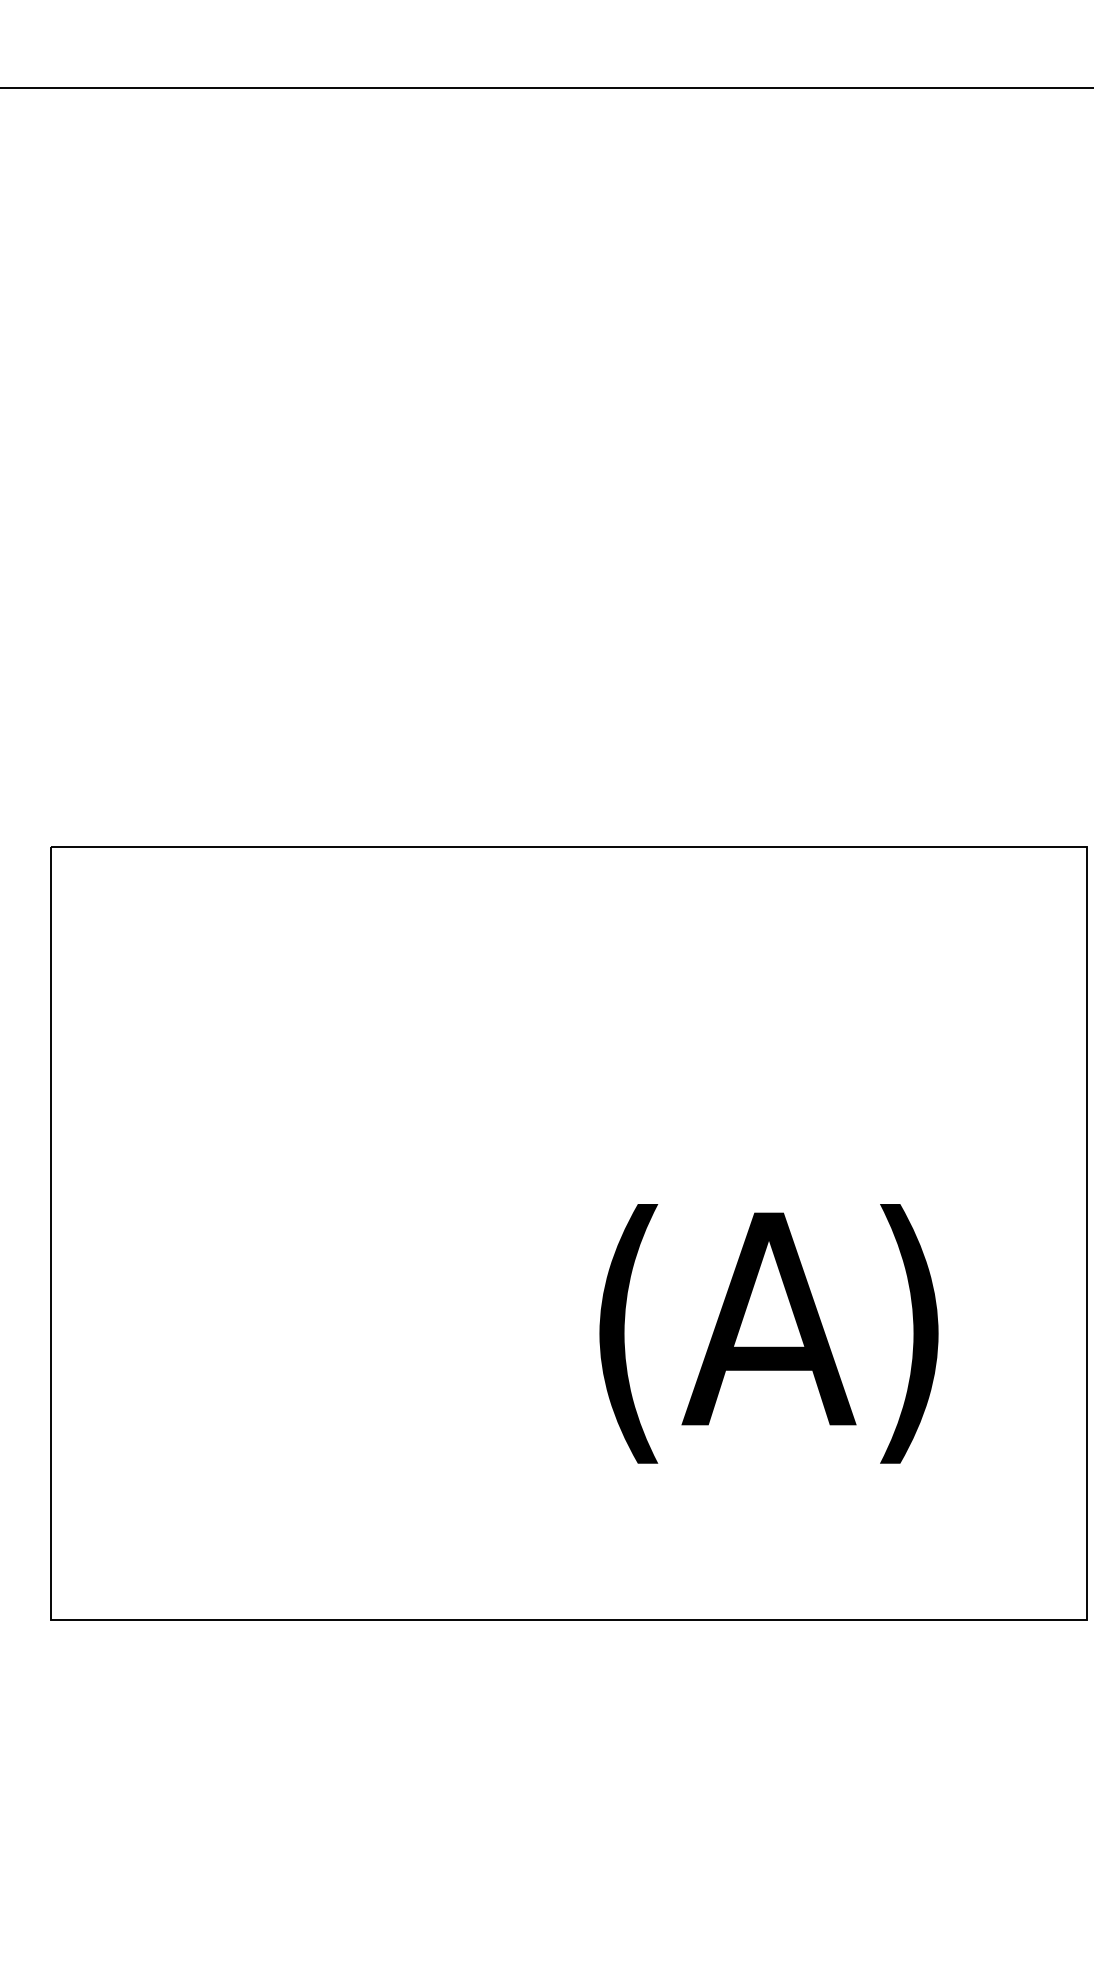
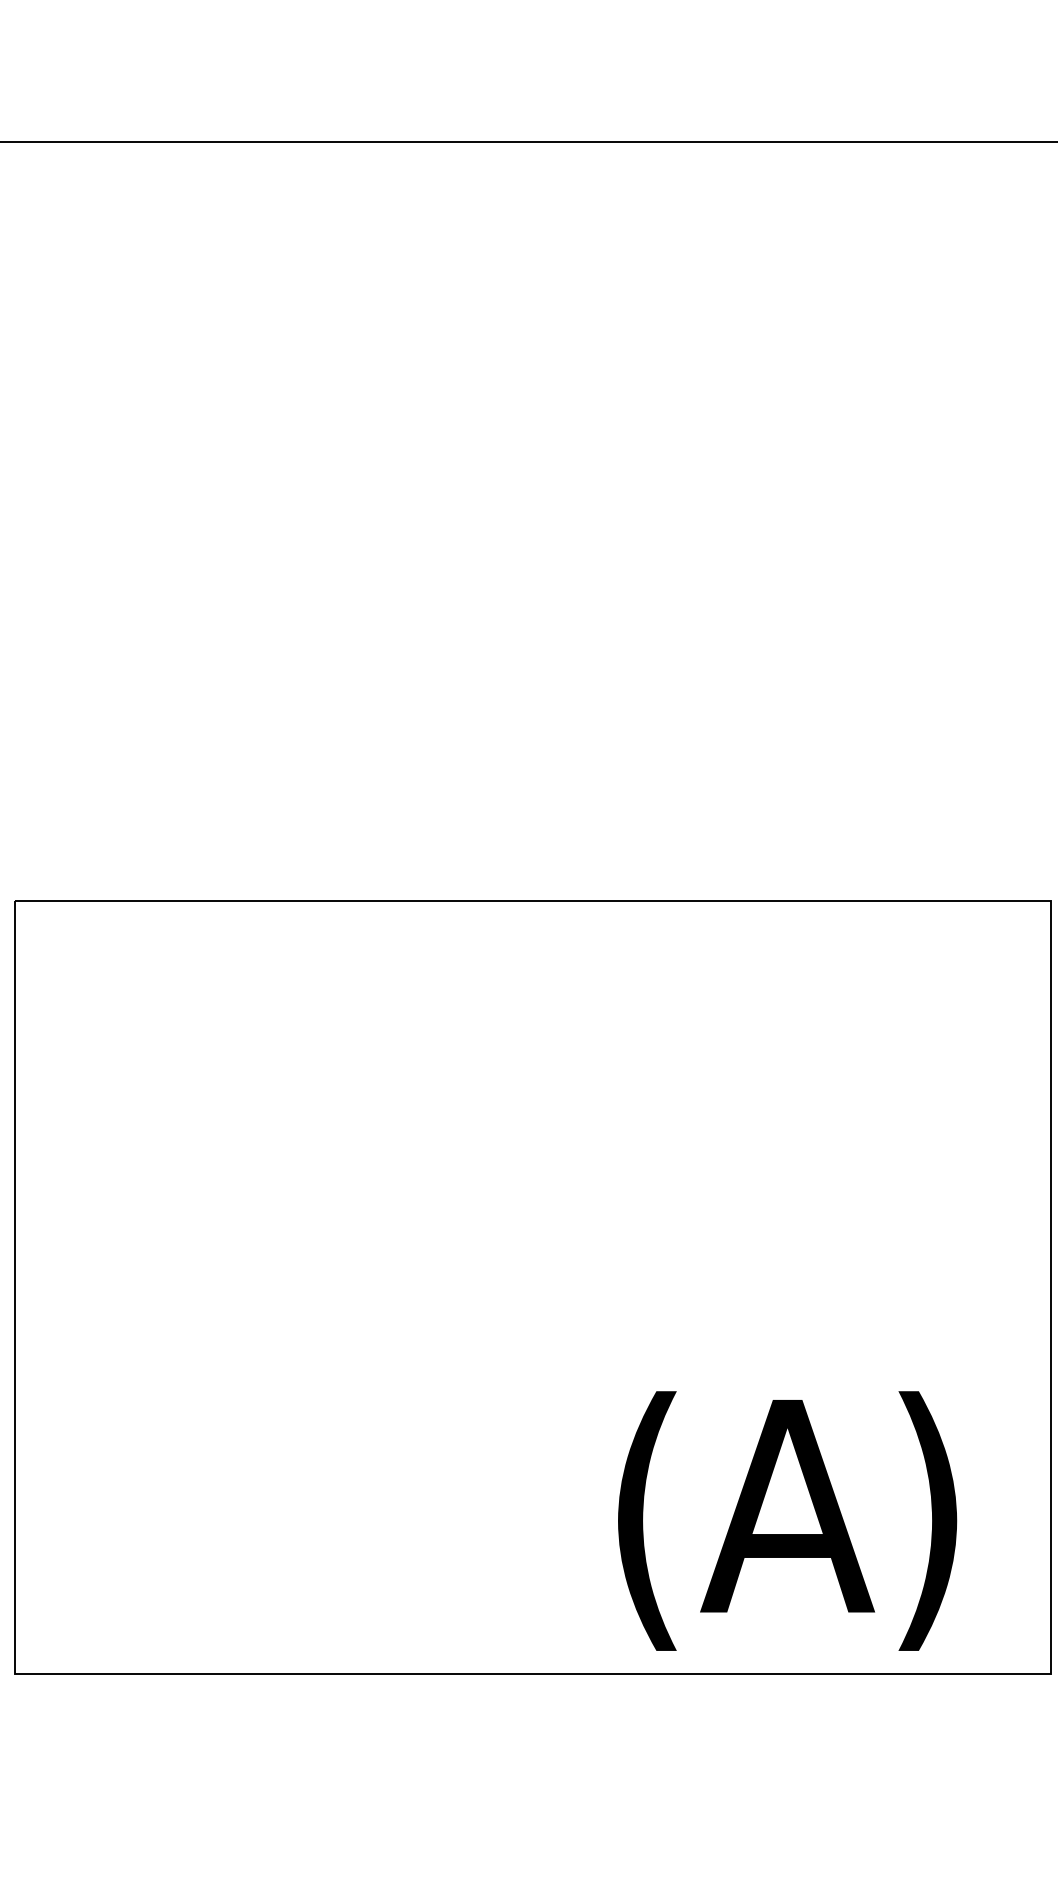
text: (768, 1333) -> (787, 1520), moved

